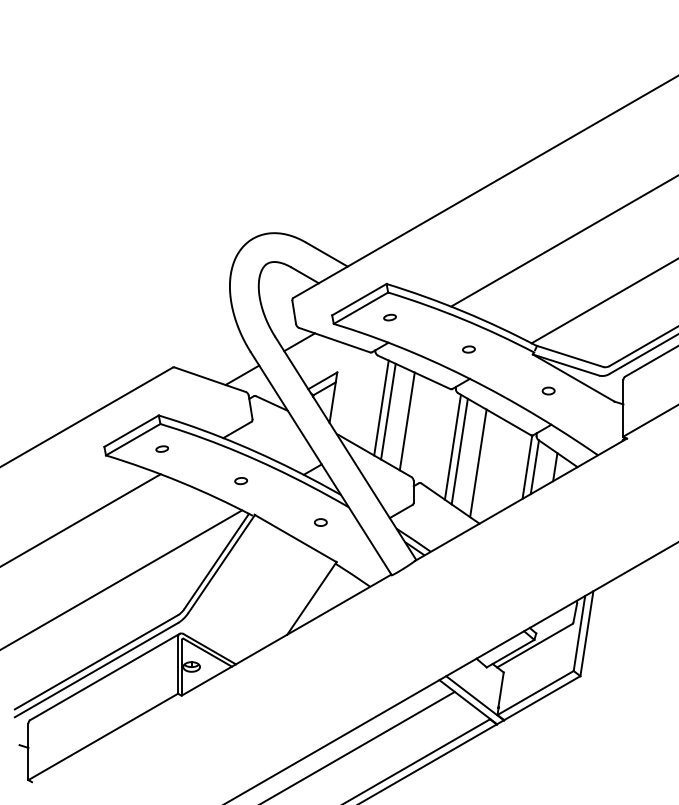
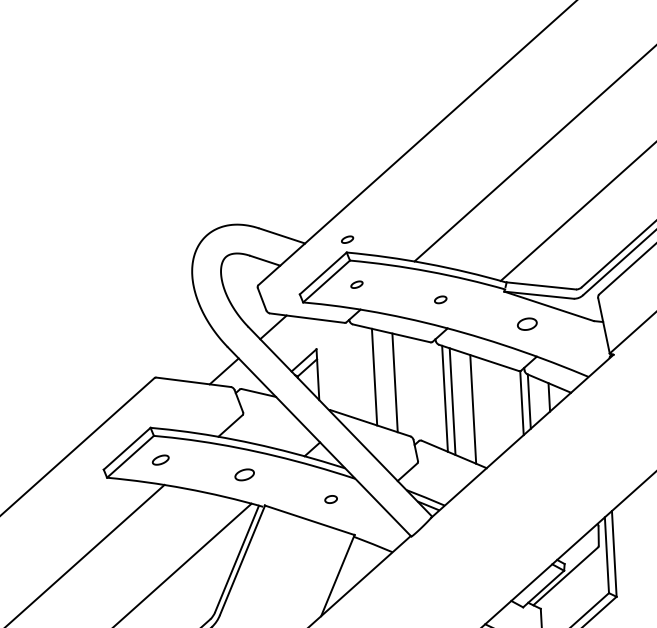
part: (389, 271) -> (346, 239), added
part: (548, 390) -> (526, 323), size x1.6
line: (381, 407) -> (366, 374), removed
part: (162, 448) -> (160, 459), size x1.4
part: (240, 481) -> (244, 475), size x1.6

